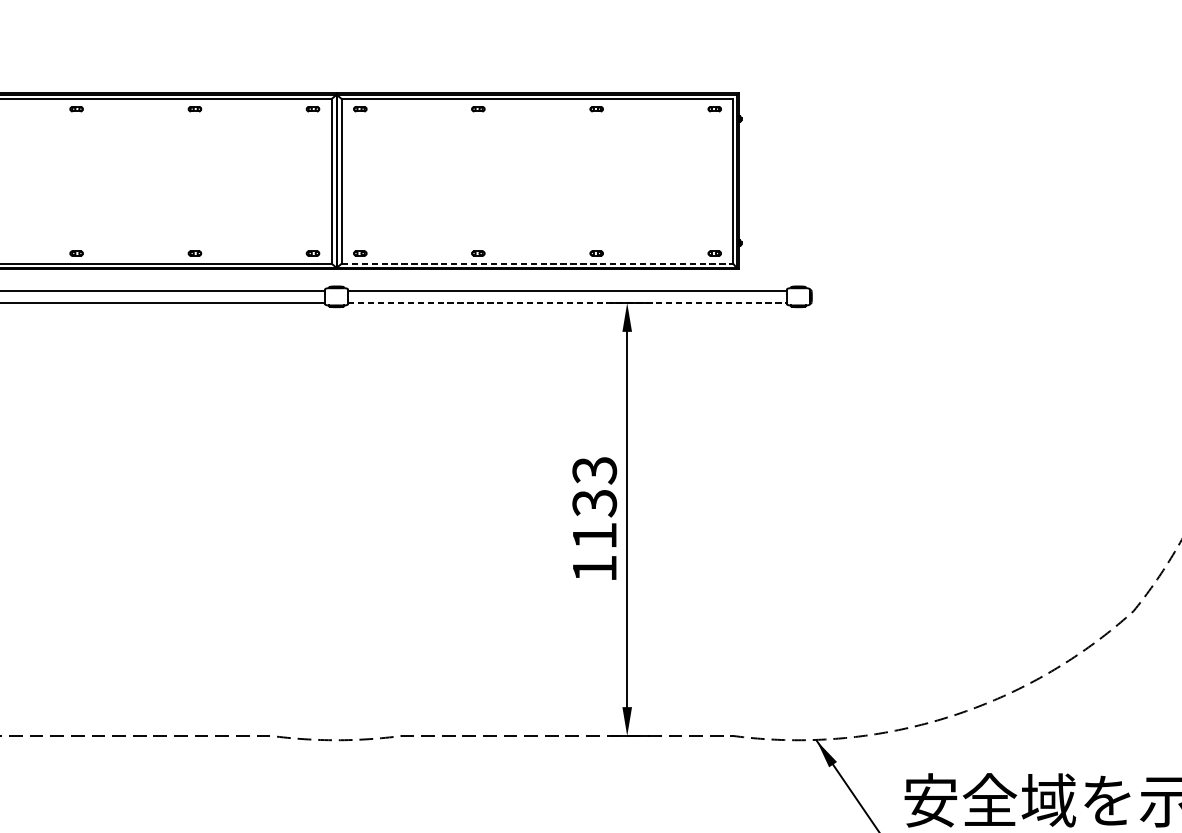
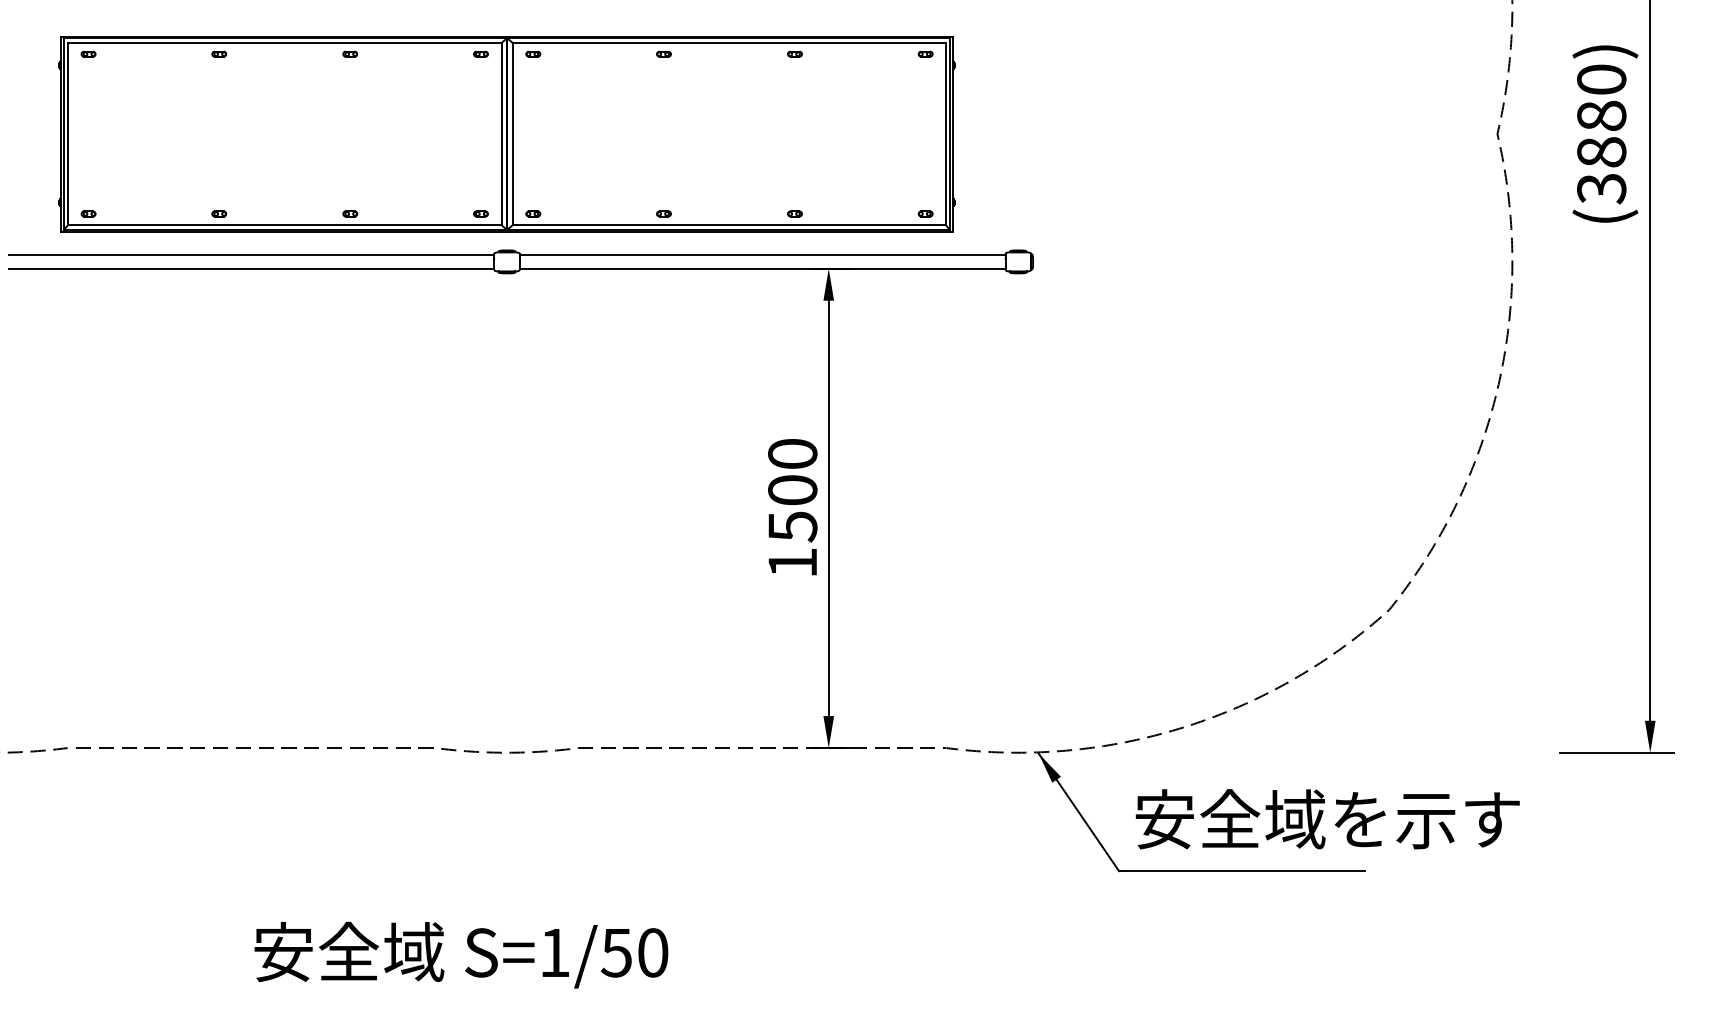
line: (537, 263) -> (729, 225), dashed -> solid
line: (567, 302) -> (762, 268), dashed -> solid
text: (594, 503) -> (792, 490), 1133 -> 1500

